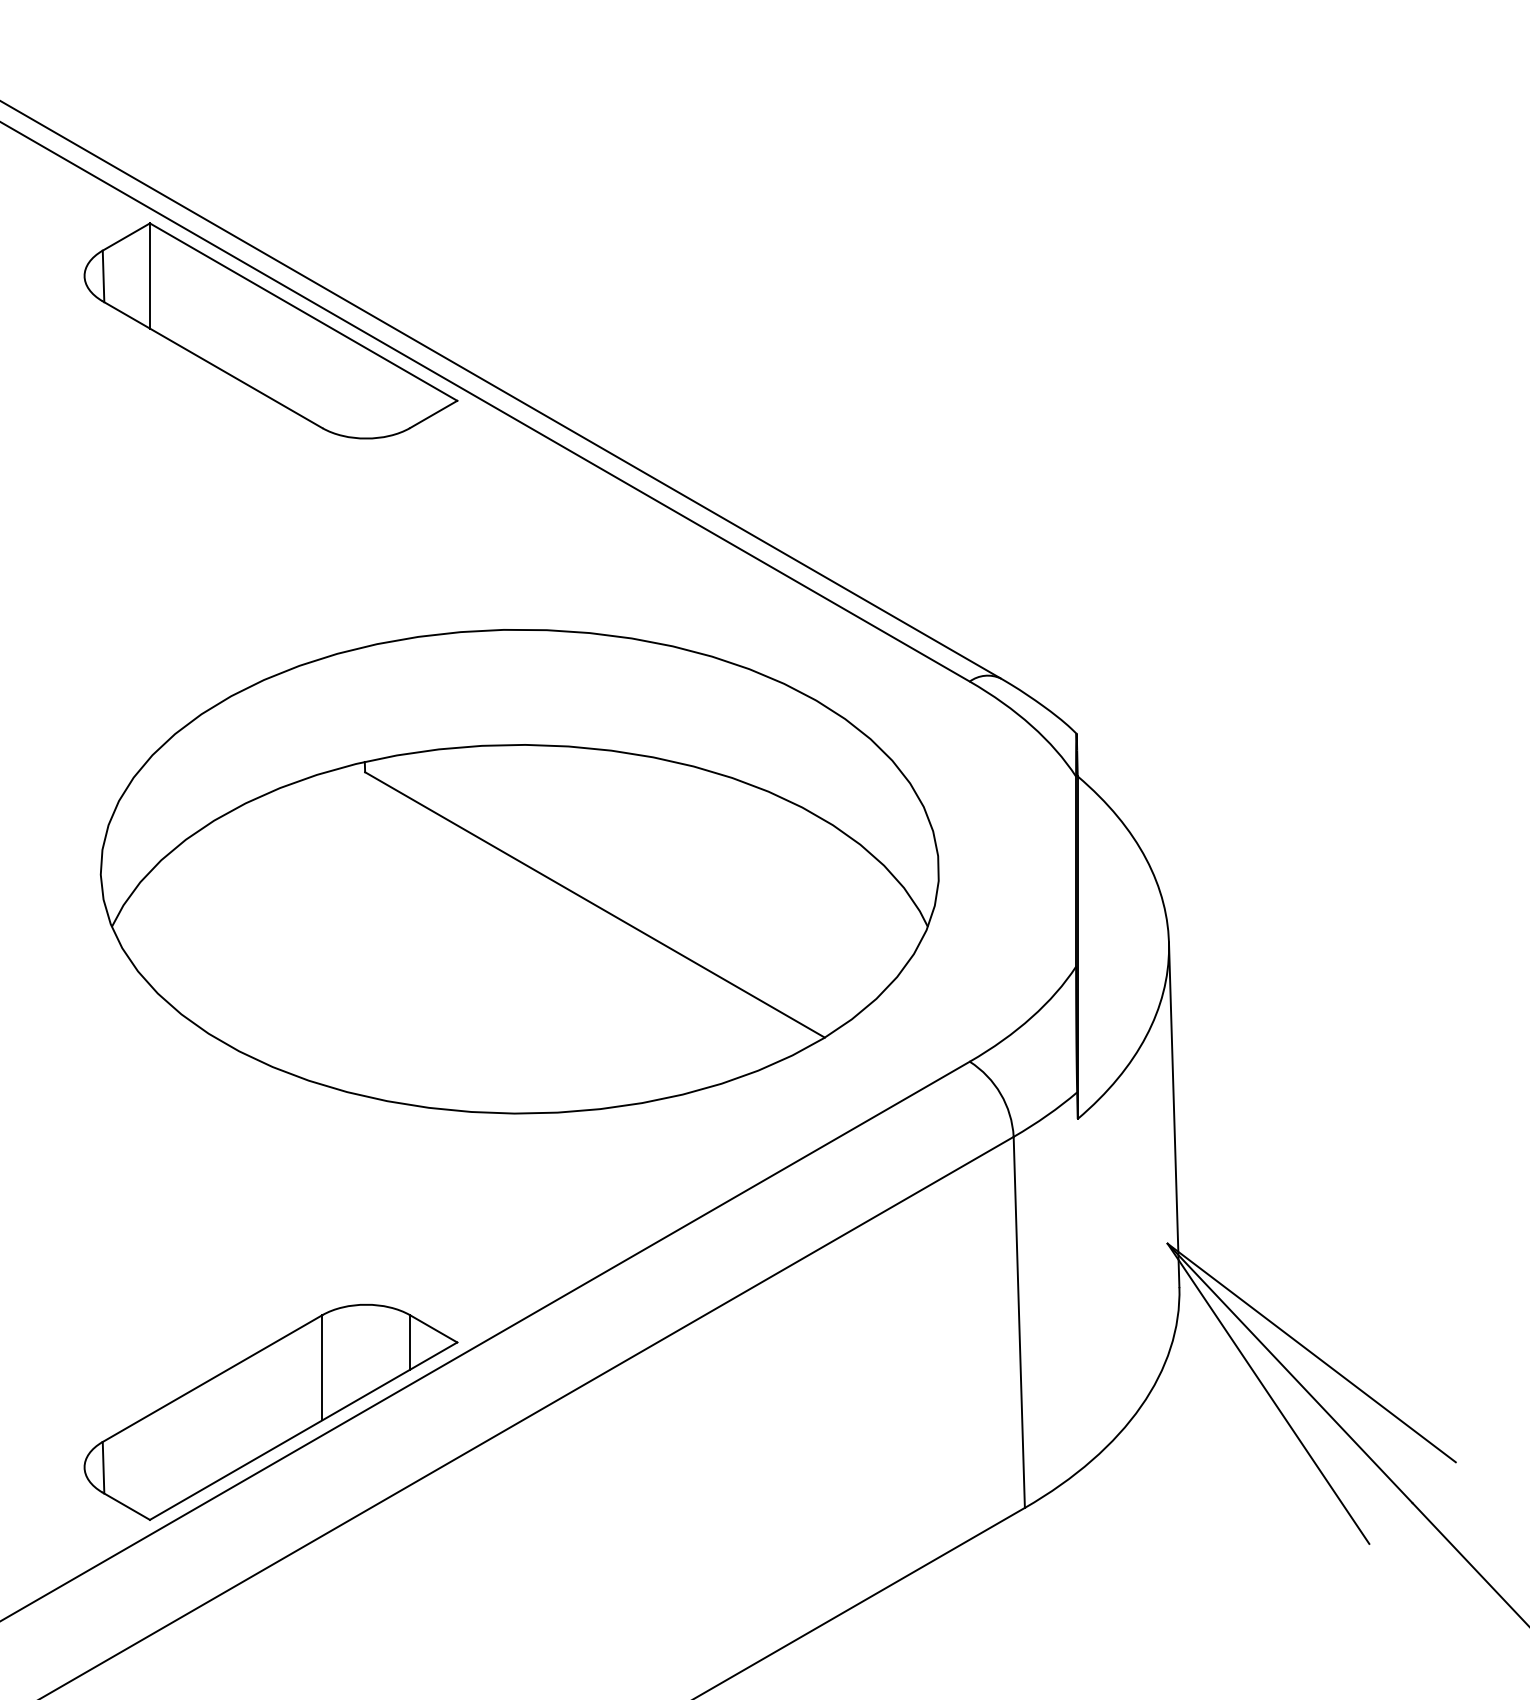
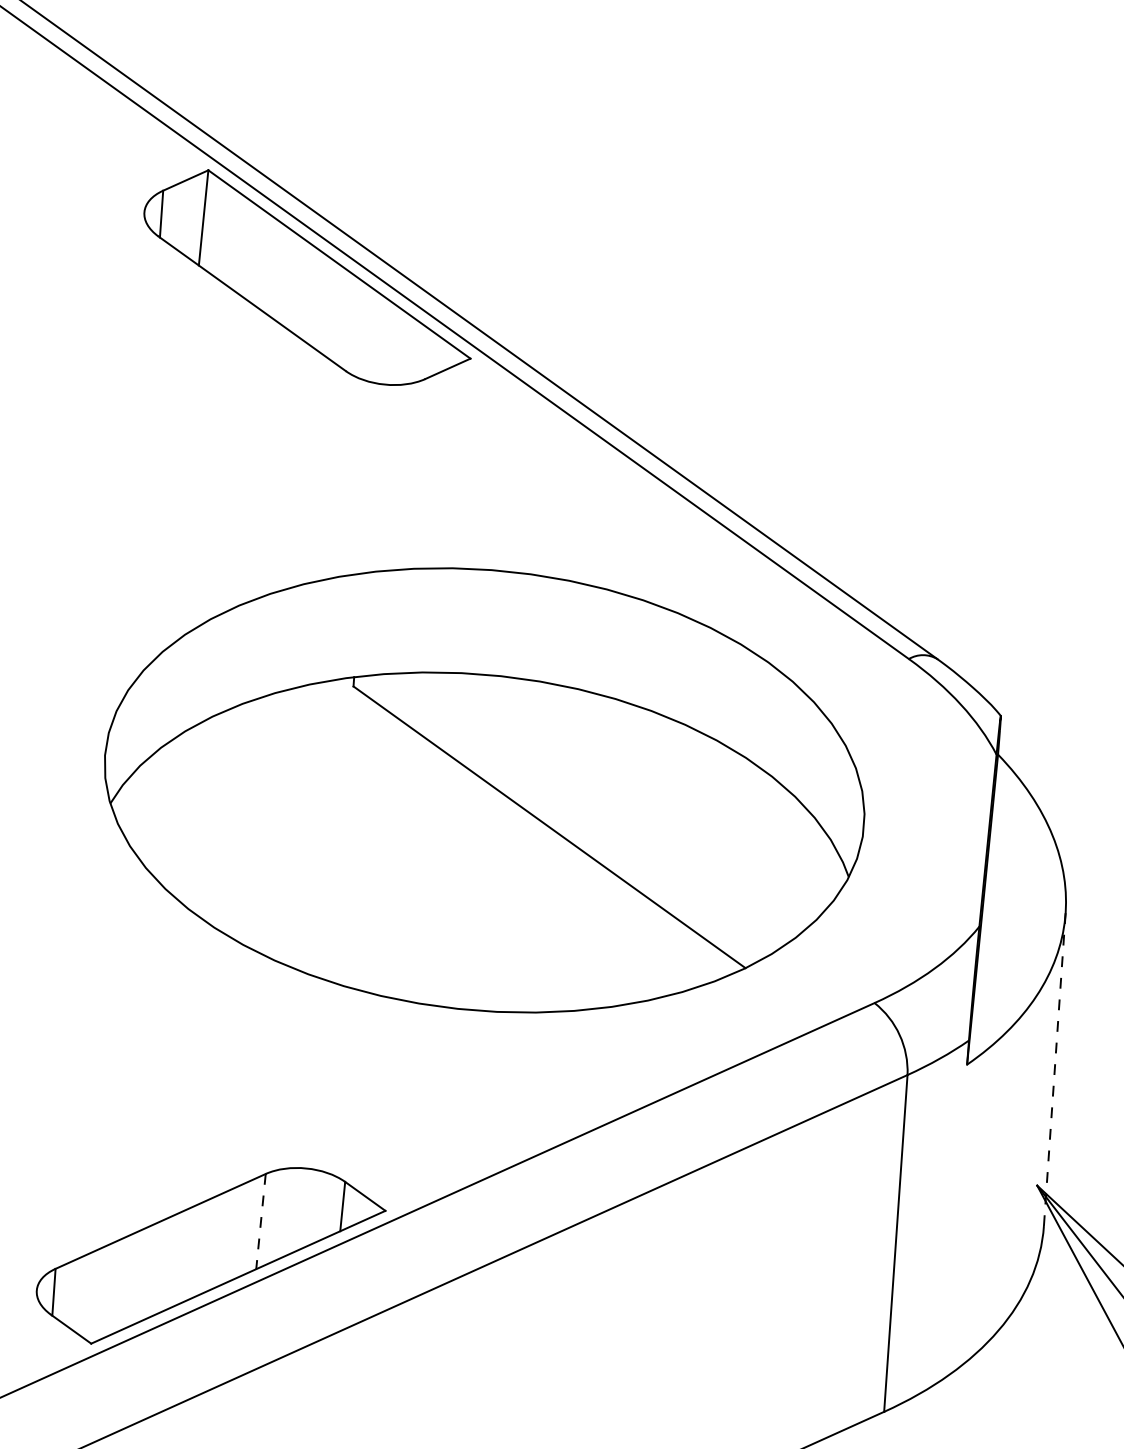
line: (1174, 1114) -> (1055, 1069), solid -> dashed
line: (322, 1367) -> (261, 1221), solid -> dashed

